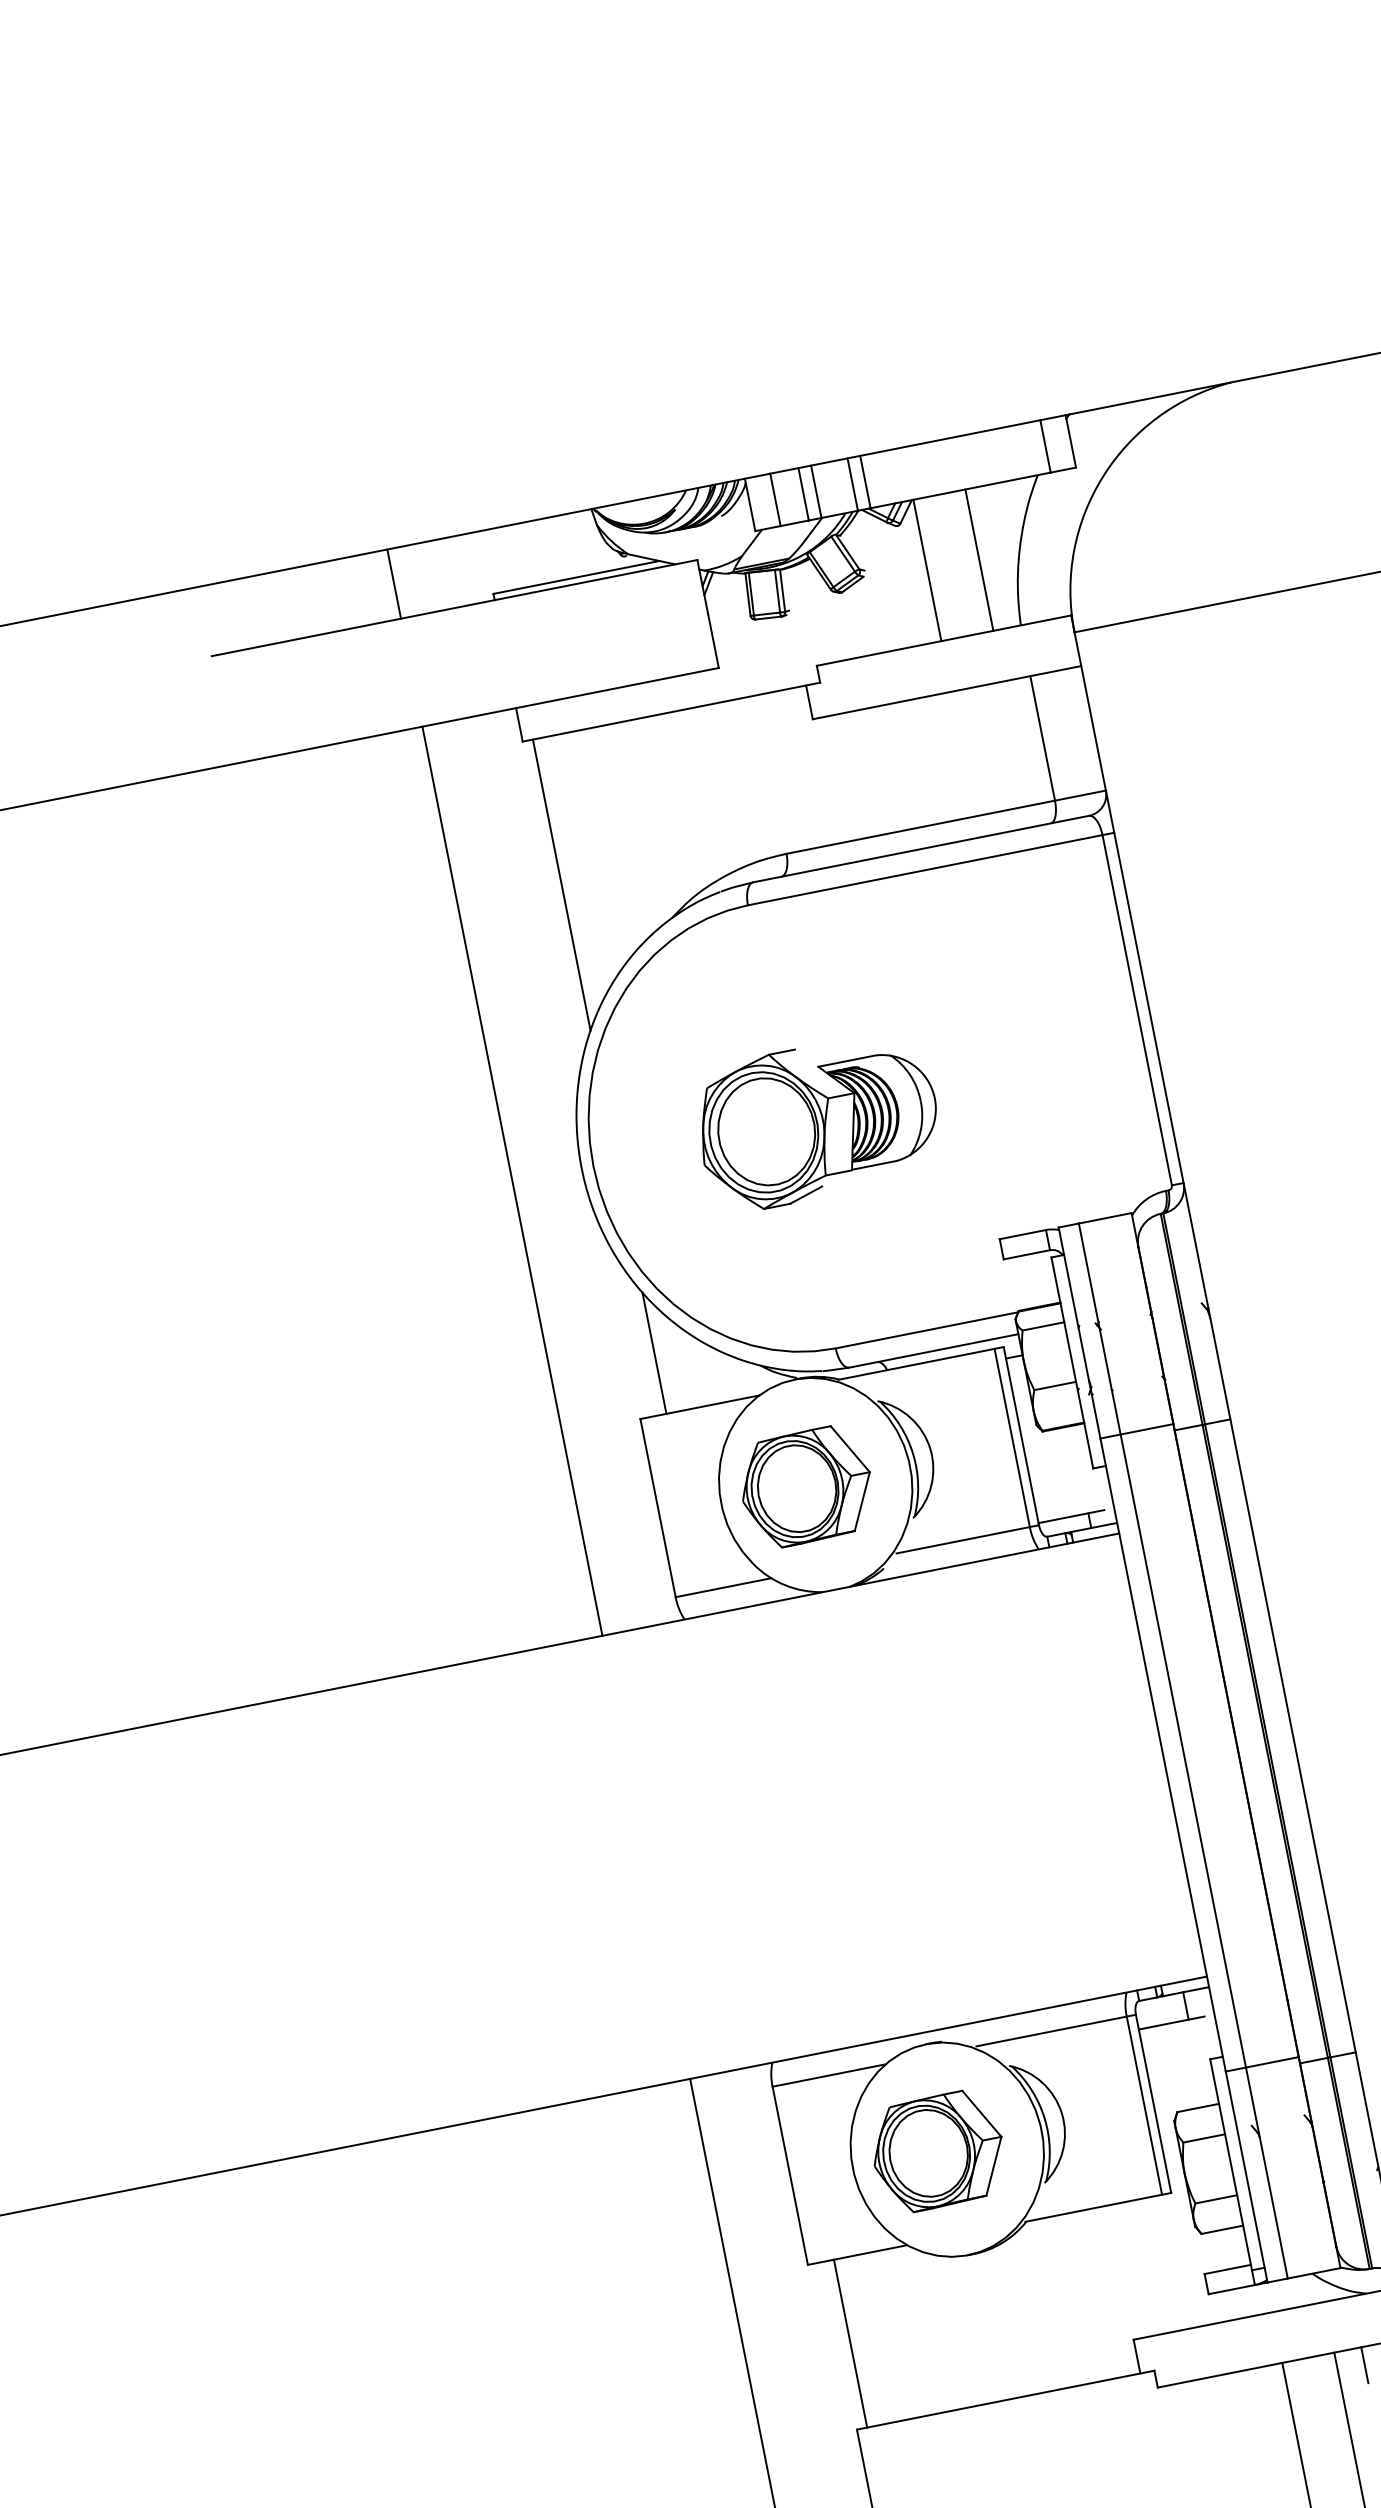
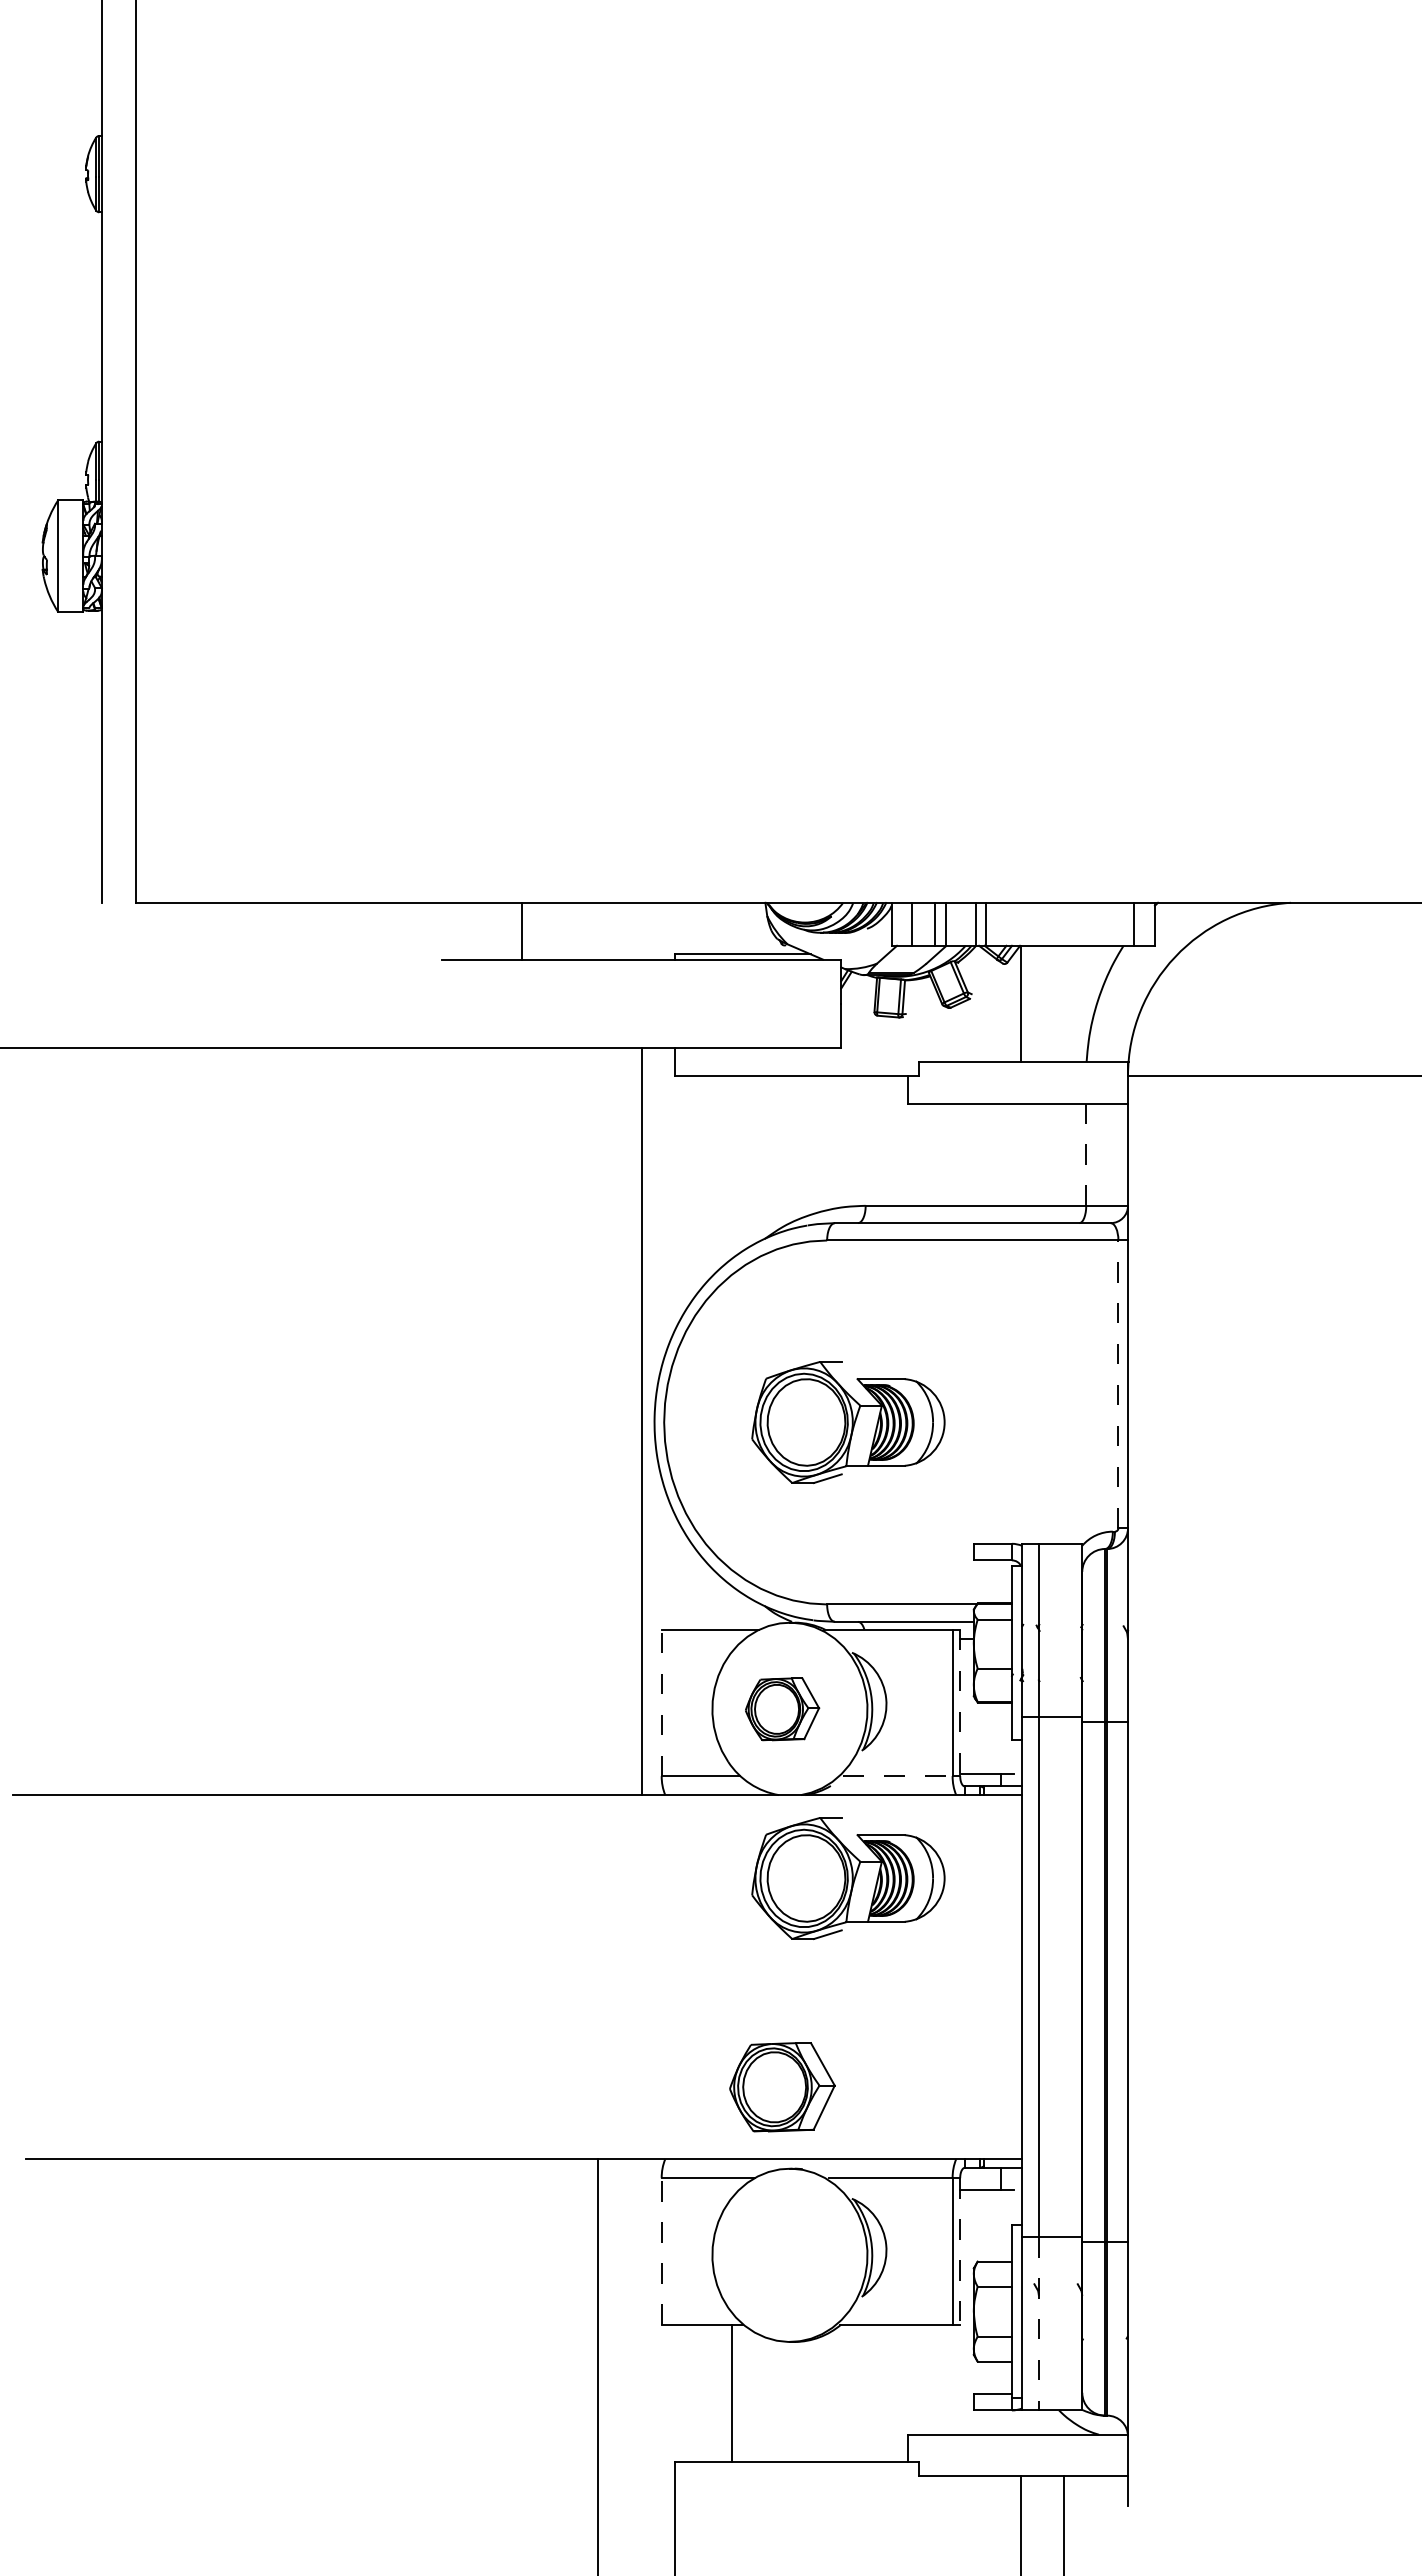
line: (979, 559) -> (1064, 1003), removed
line: (393, 583) -> (521, 930), moved
line: (1042, 738) -> (1086, 1154), solid -> dashed
line: (562, 885) -> (683, 1195), removed
line: (1137, 1010) -> (1118, 1384), solid -> dashed
line: (512, 1181) -> (641, 1421), moved
line: (654, 1352) -> (683, 1579), removed
line: (1021, 1436) -> (960, 1703), solid -> dashed
part: (806, 1487) -> (782, 1709), size x0.7
line: (657, 1507) -> (661, 1702), solid -> dashed
line: (962, 1540) -> (897, 1776), solid -> dashed
part: (927, 1676) -> (848, 1878), added
line: (1154, 2103) -> (960, 2251), solid -> dashed
part: (938, 2151) -> (782, 2087), moved
line: (1266, 2172) -> (1038, 2323), solid -> dashed
line: (789, 2174) -> (661, 2250), solid -> dashed
line: (851, 2343) -> (732, 2393), moved
line: (1365, 2364) -> (1086, 2490), removed

